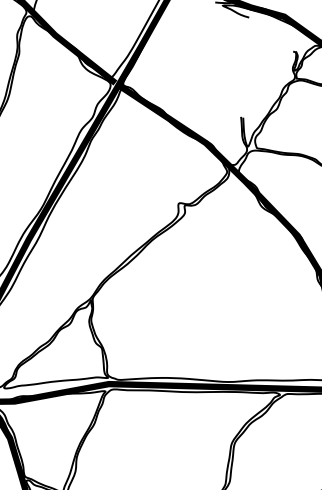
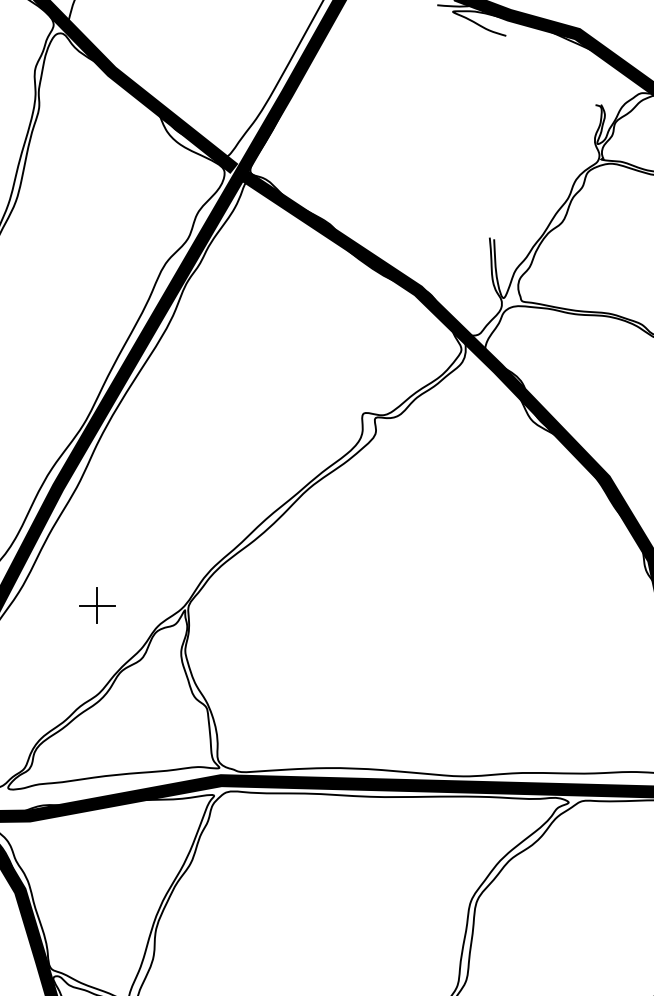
part: (47, 297) -> (96, 604), added

